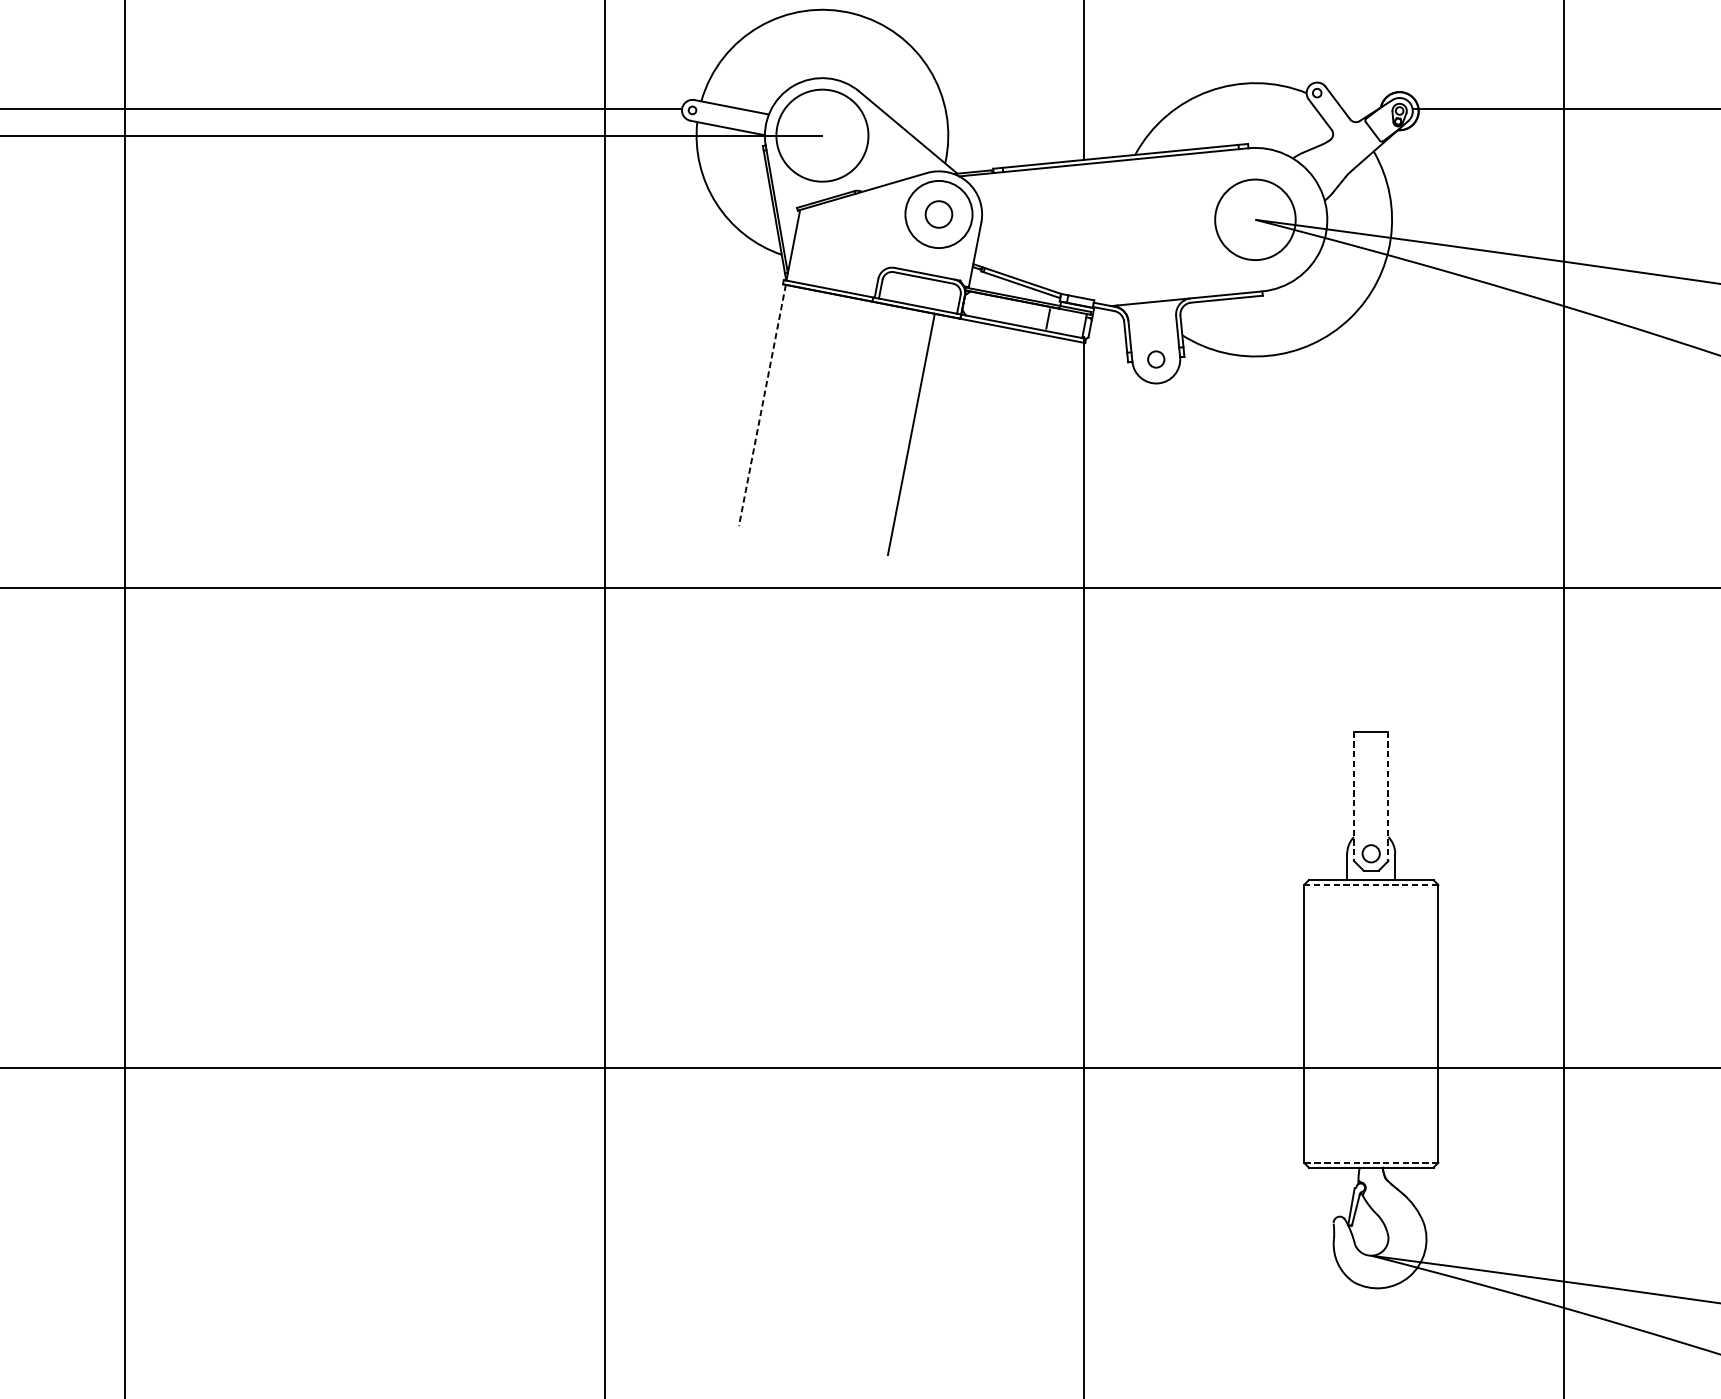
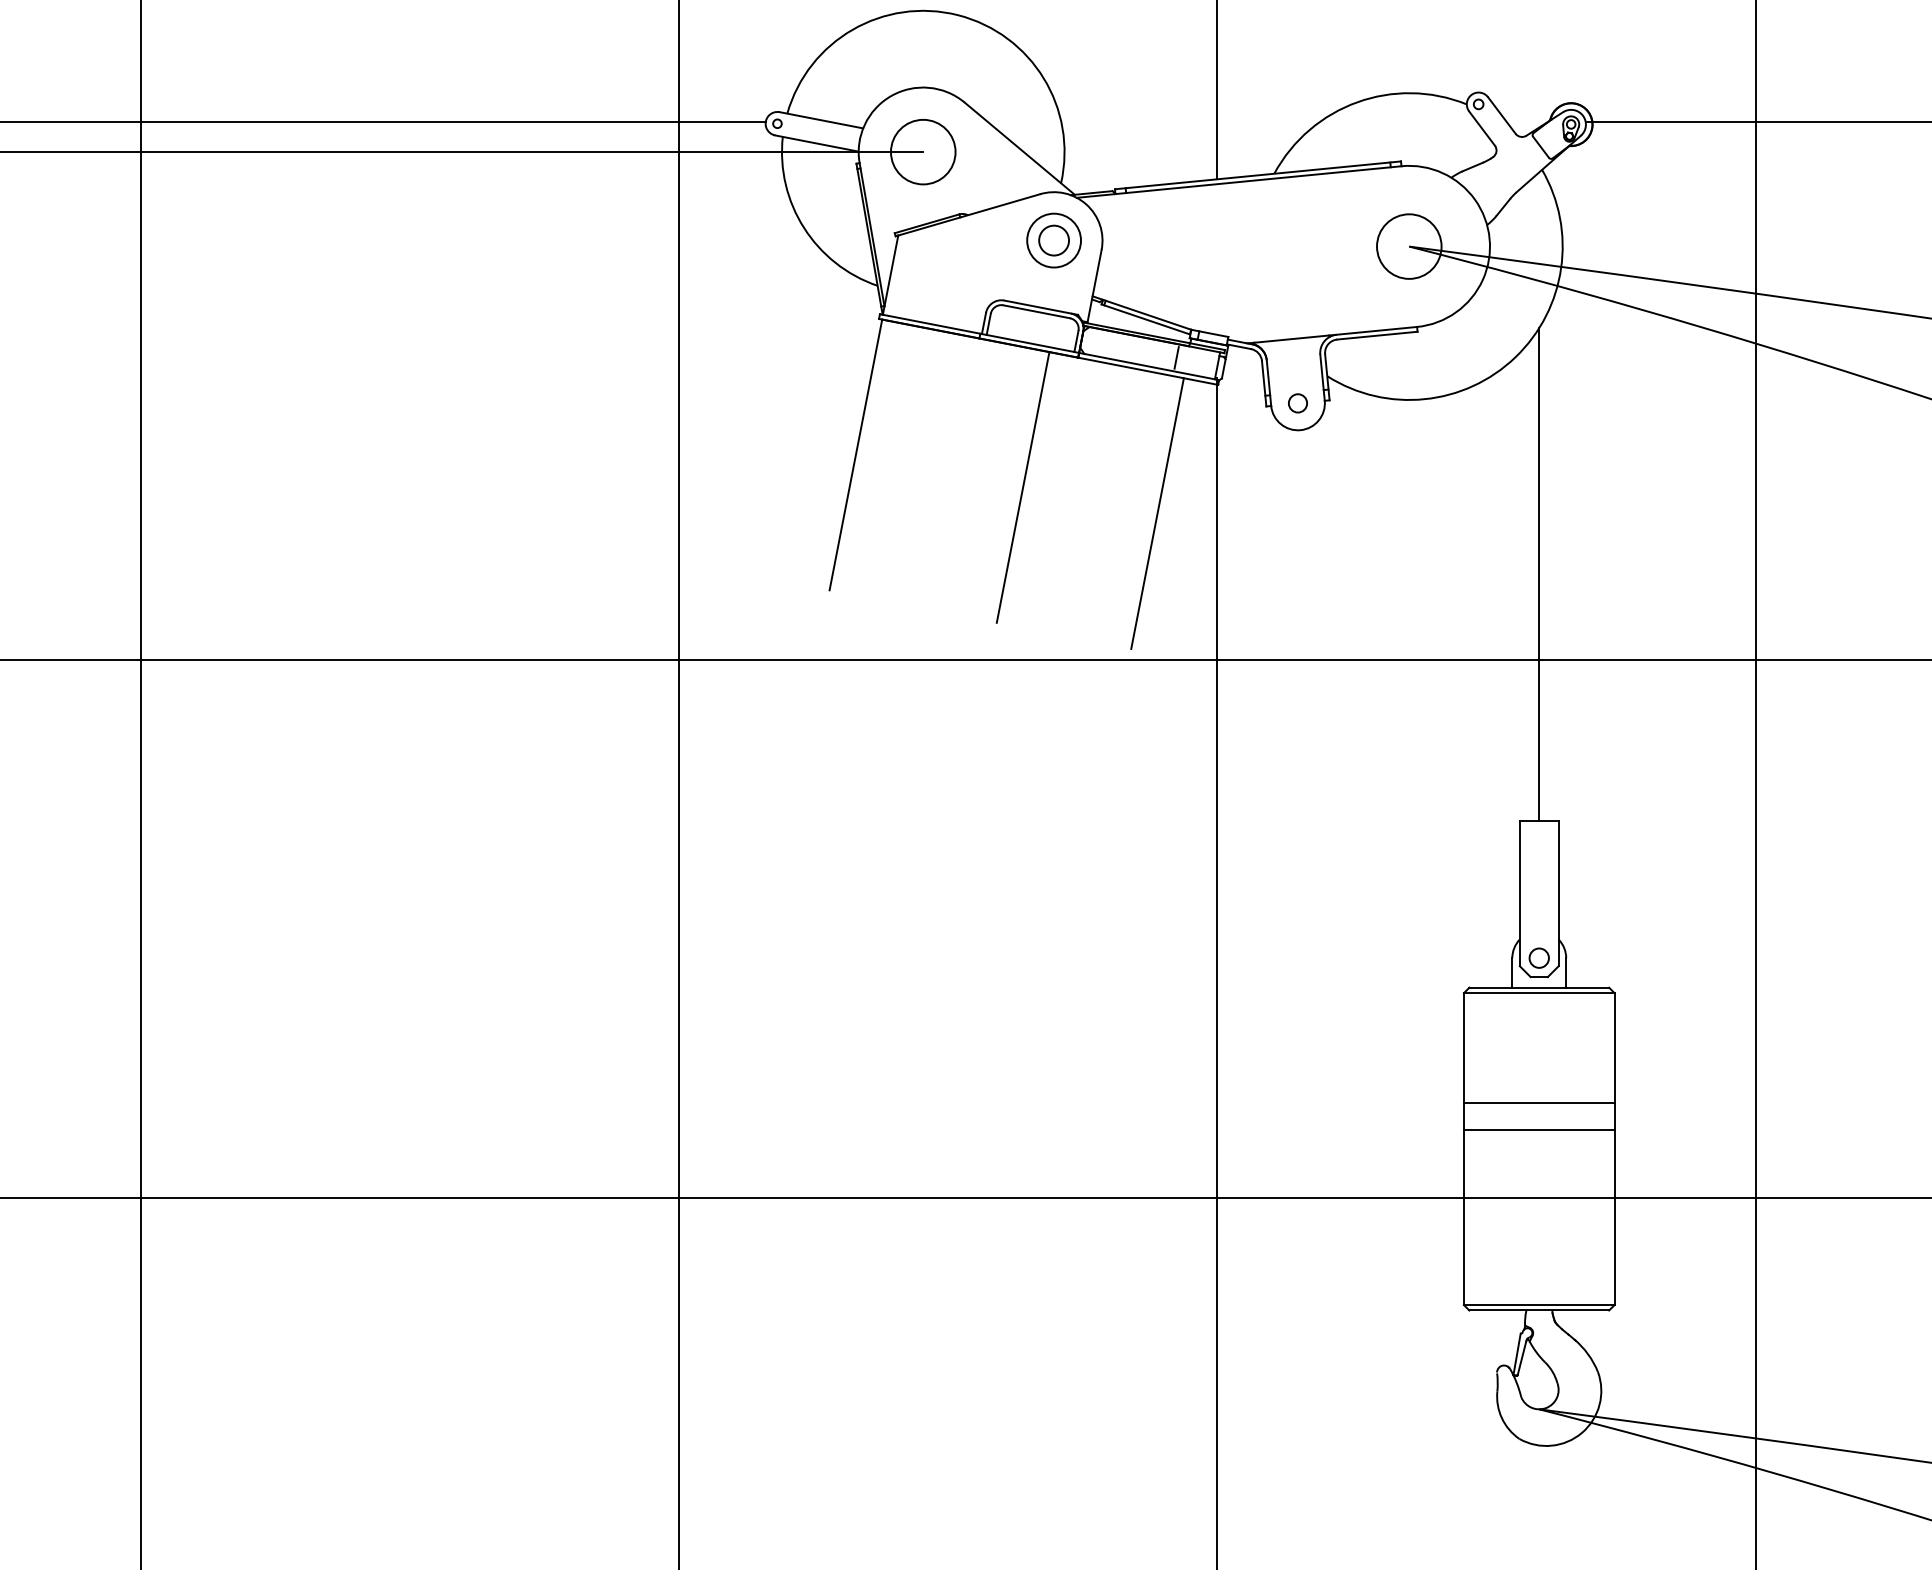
circle: (821, 135) -> (922, 151), size x0.62
circle: (939, 214) -> (1054, 240), size x0.71
circle: (1255, 219) -> (1409, 246), size x0.71
line: (762, 405) -> (855, 454), dashed -> solid
line: (1031, 457) -> (1157, 513), added
line: (1371, 511) -> (1539, 574), added
line: (1353, 796) -> (1519, 893), dashed -> solid
line: (1388, 796) -> (1558, 893), dashed -> solid
line: (1371, 885) -> (1539, 993), dashed -> solid
line: (1370, 982) -> (1538, 1102), added
line: (1370, 1006) -> (1538, 1129), added
line: (1370, 1163) -> (1538, 1305), dashed -> solid

